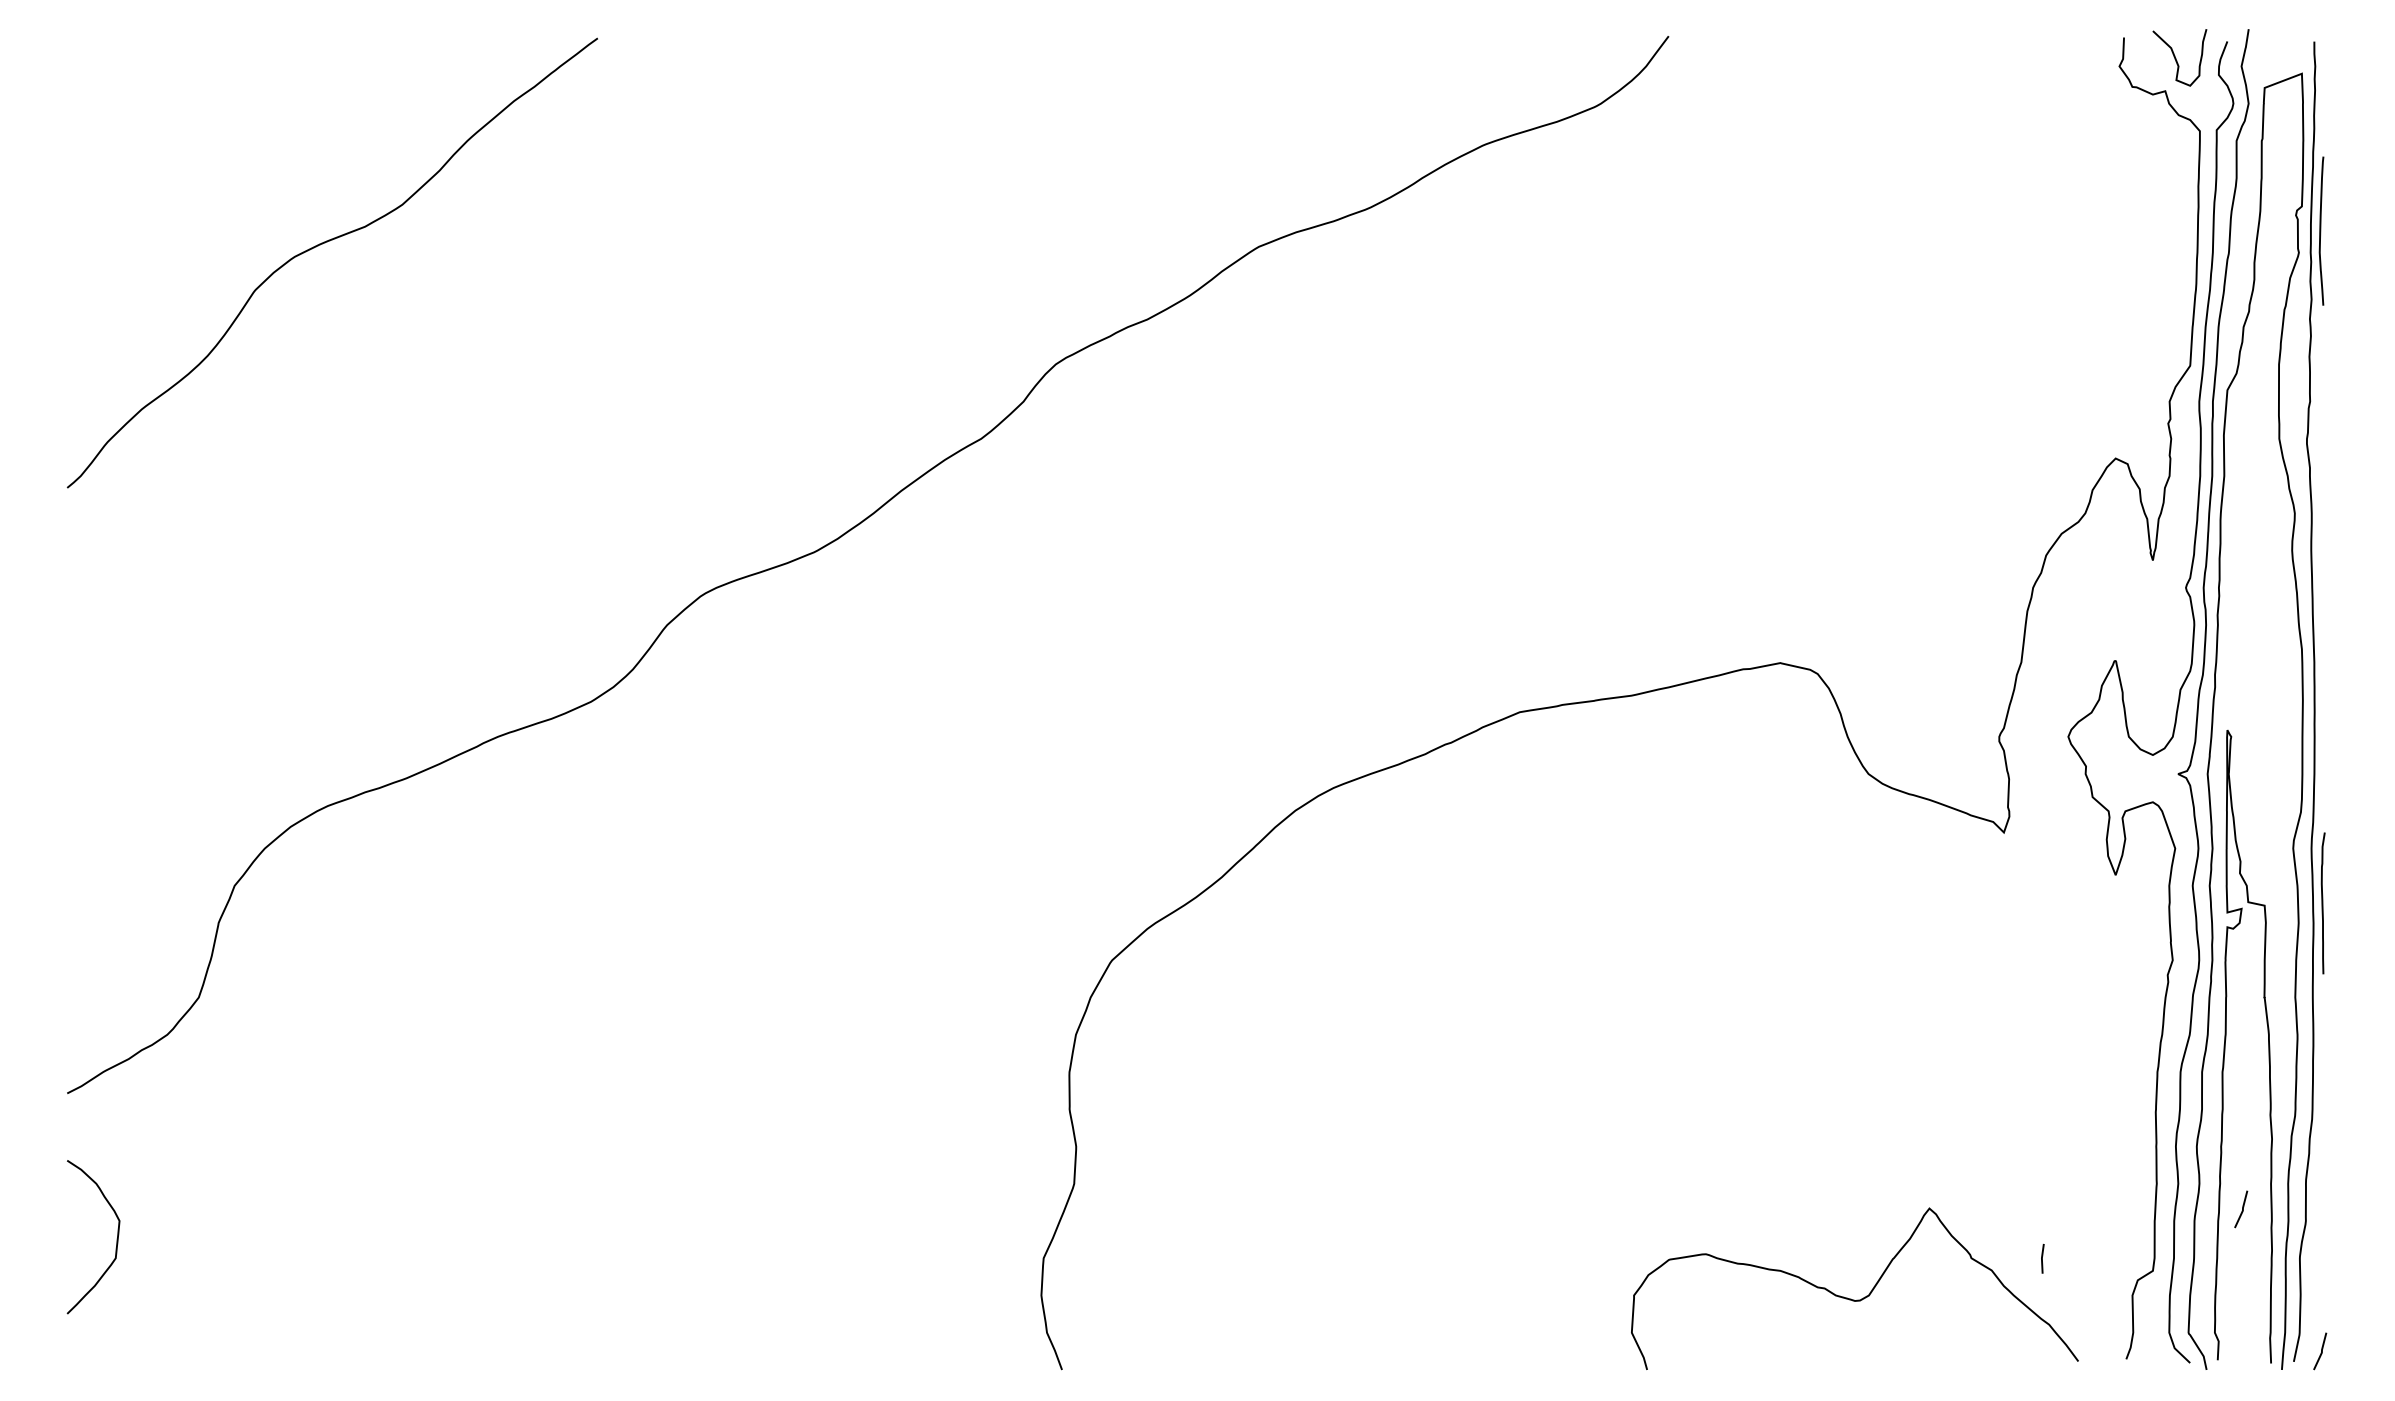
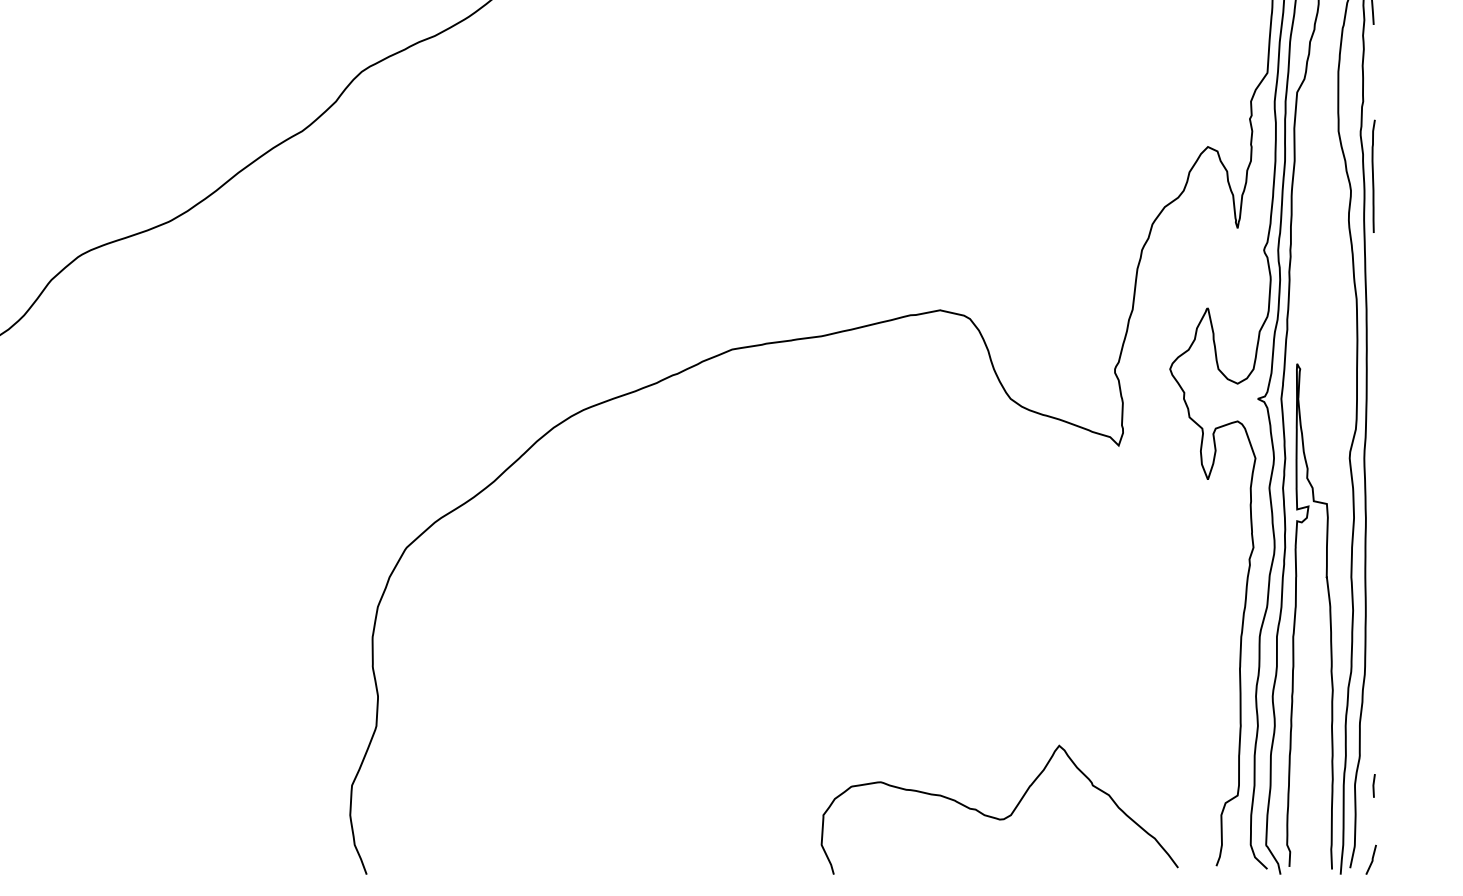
curve: (2322, 903) -> (1373, 176), moved
line: (2242, 1209) -> (1309, 746), removed
line: (2042, 1258) -> (1373, 785), moved

